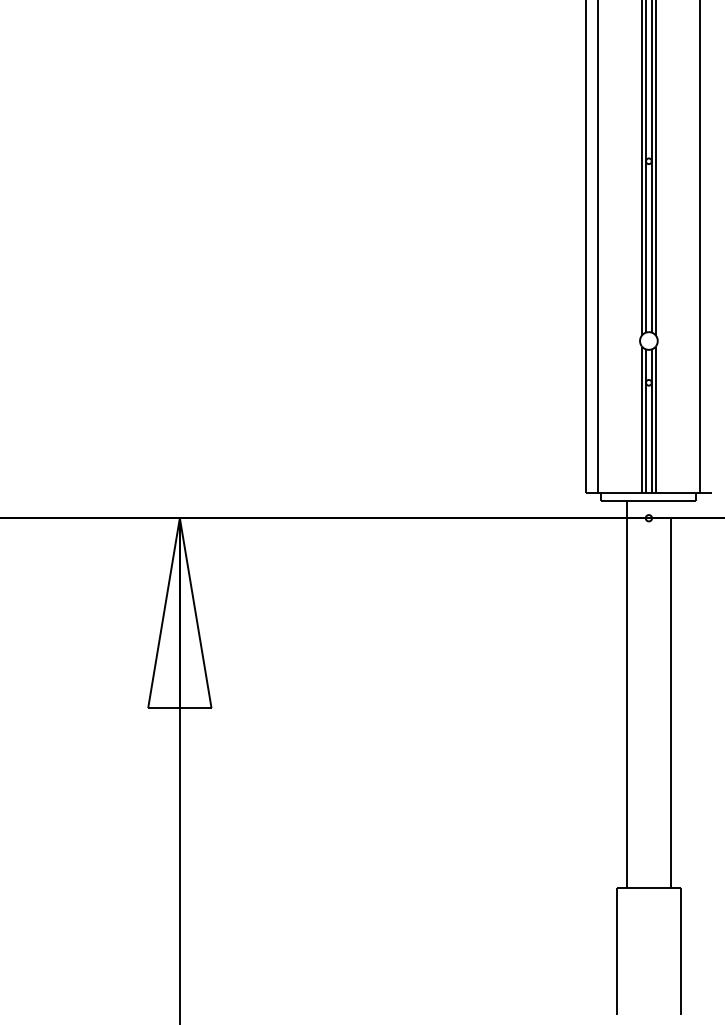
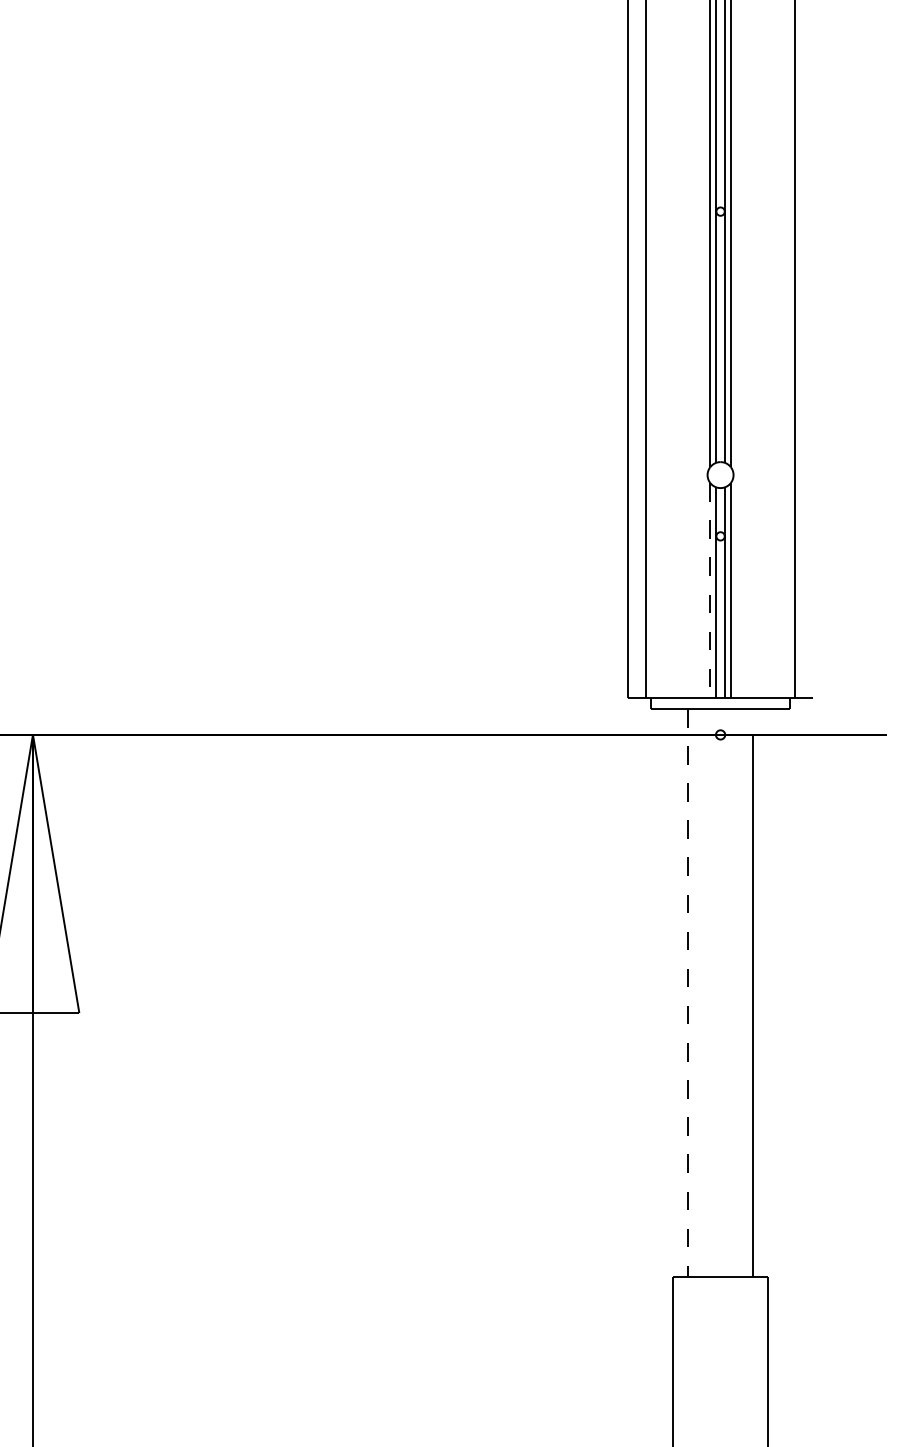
line: (641, 420) -> (709, 591), solid -> dashed
line: (626, 694) -> (687, 993), solid -> dashed

